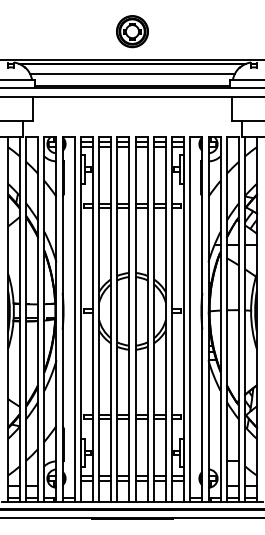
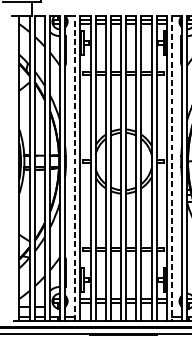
line: (74, 318) -> (75, 167), solid -> dashed
line: (190, 319) -> (172, 168), solid -> dashed

